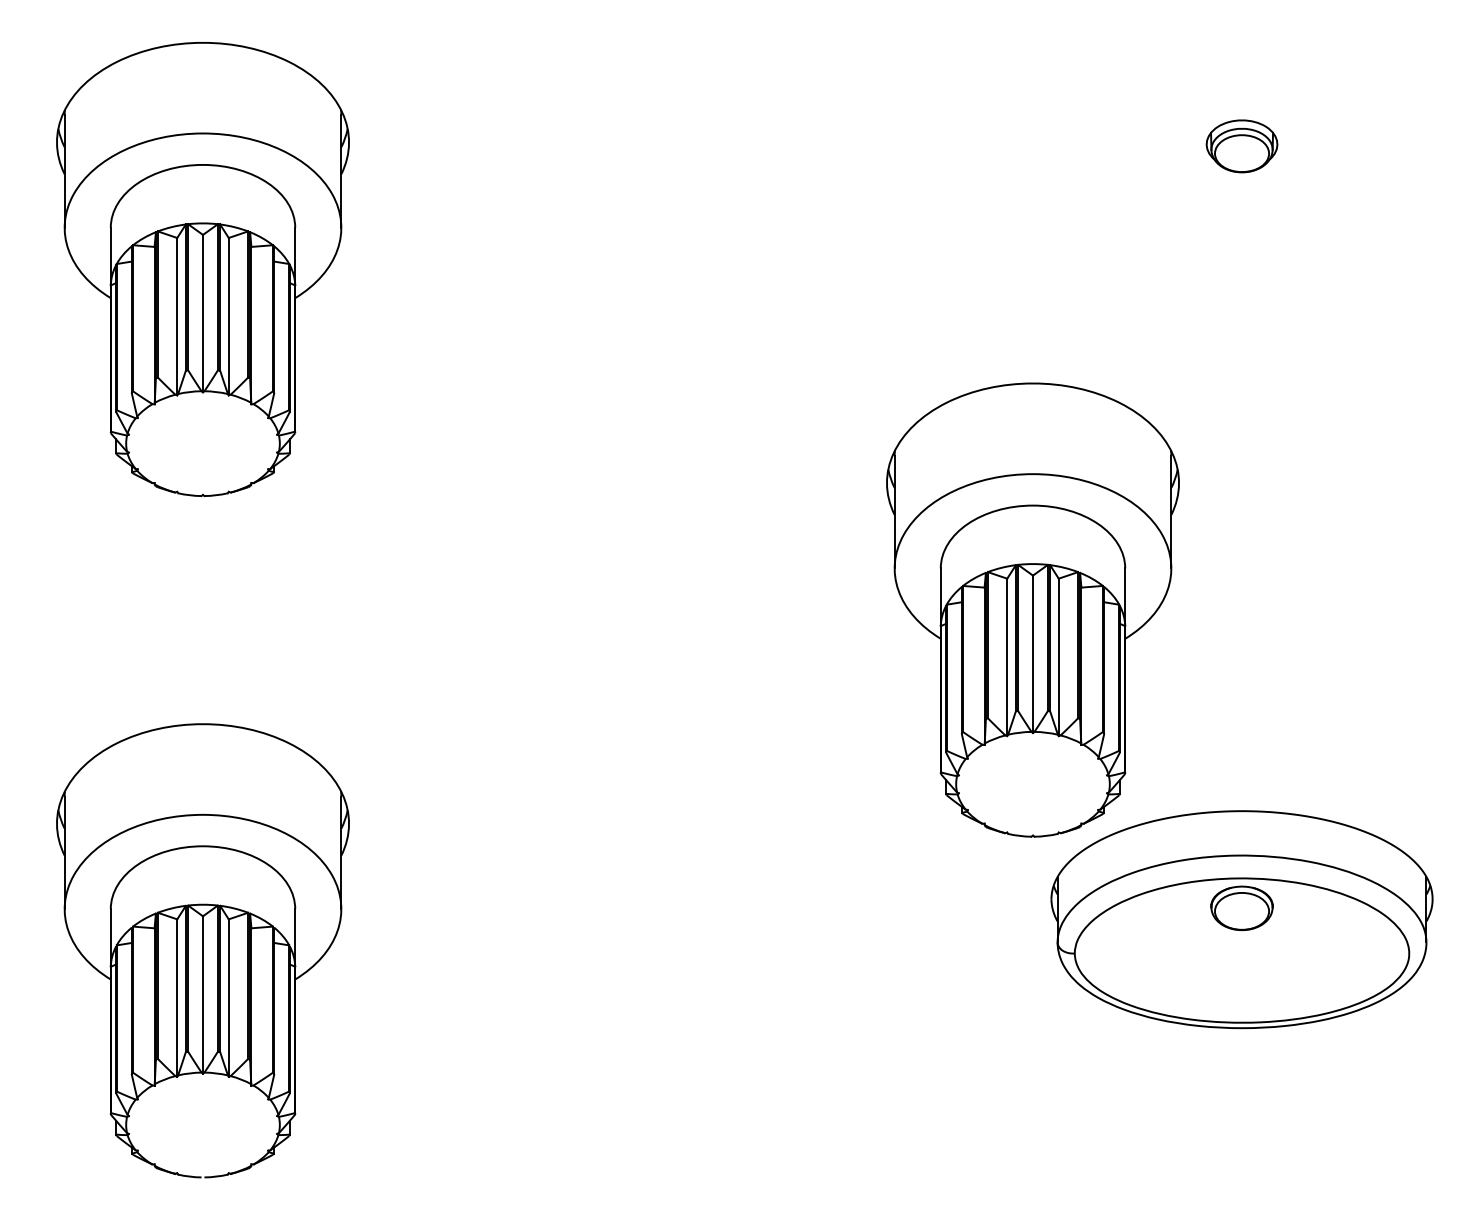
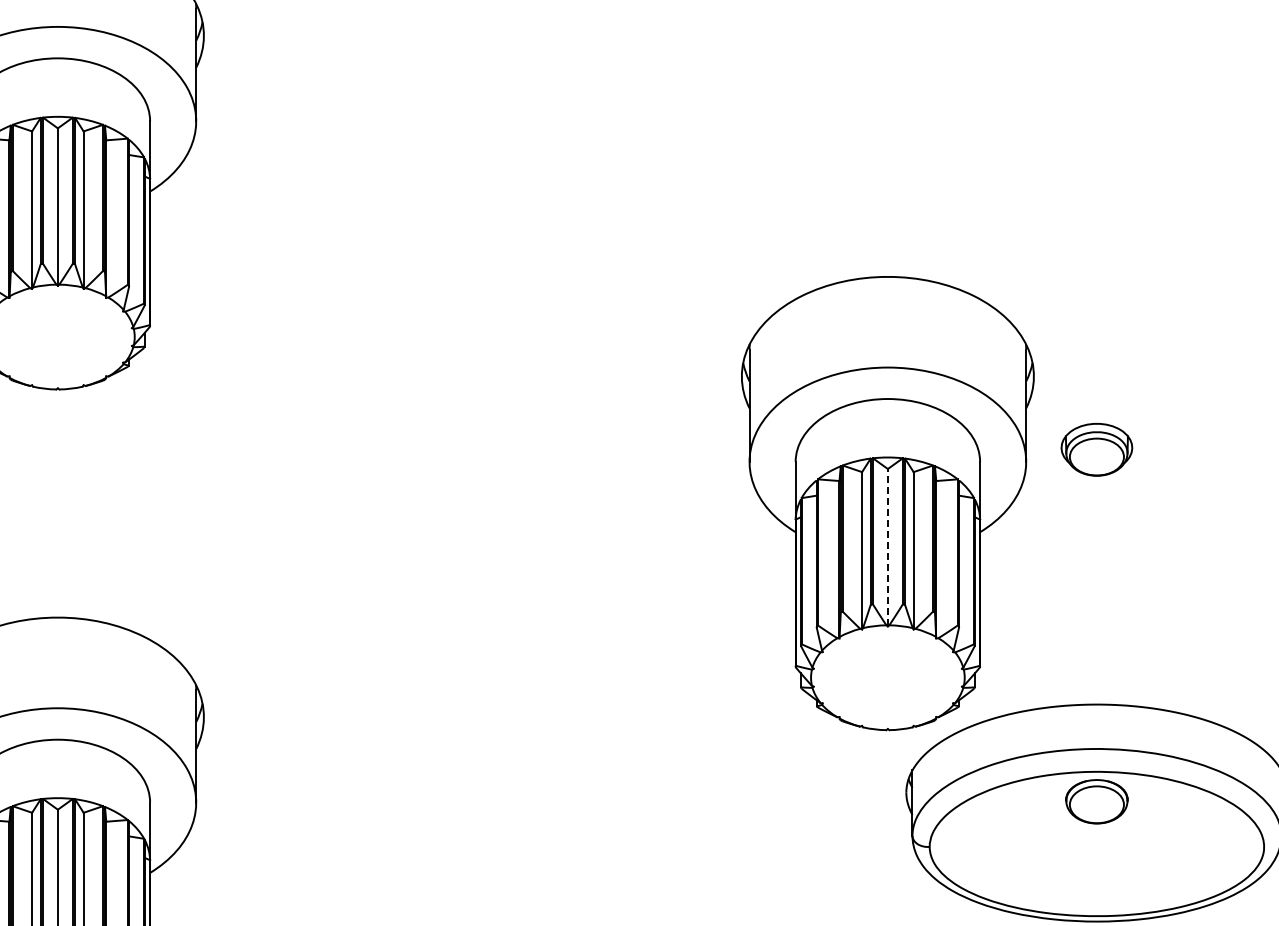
part: (1241, 146) -> (1096, 449), moved
line: (1033, 654) -> (888, 547), solid -> dashed

